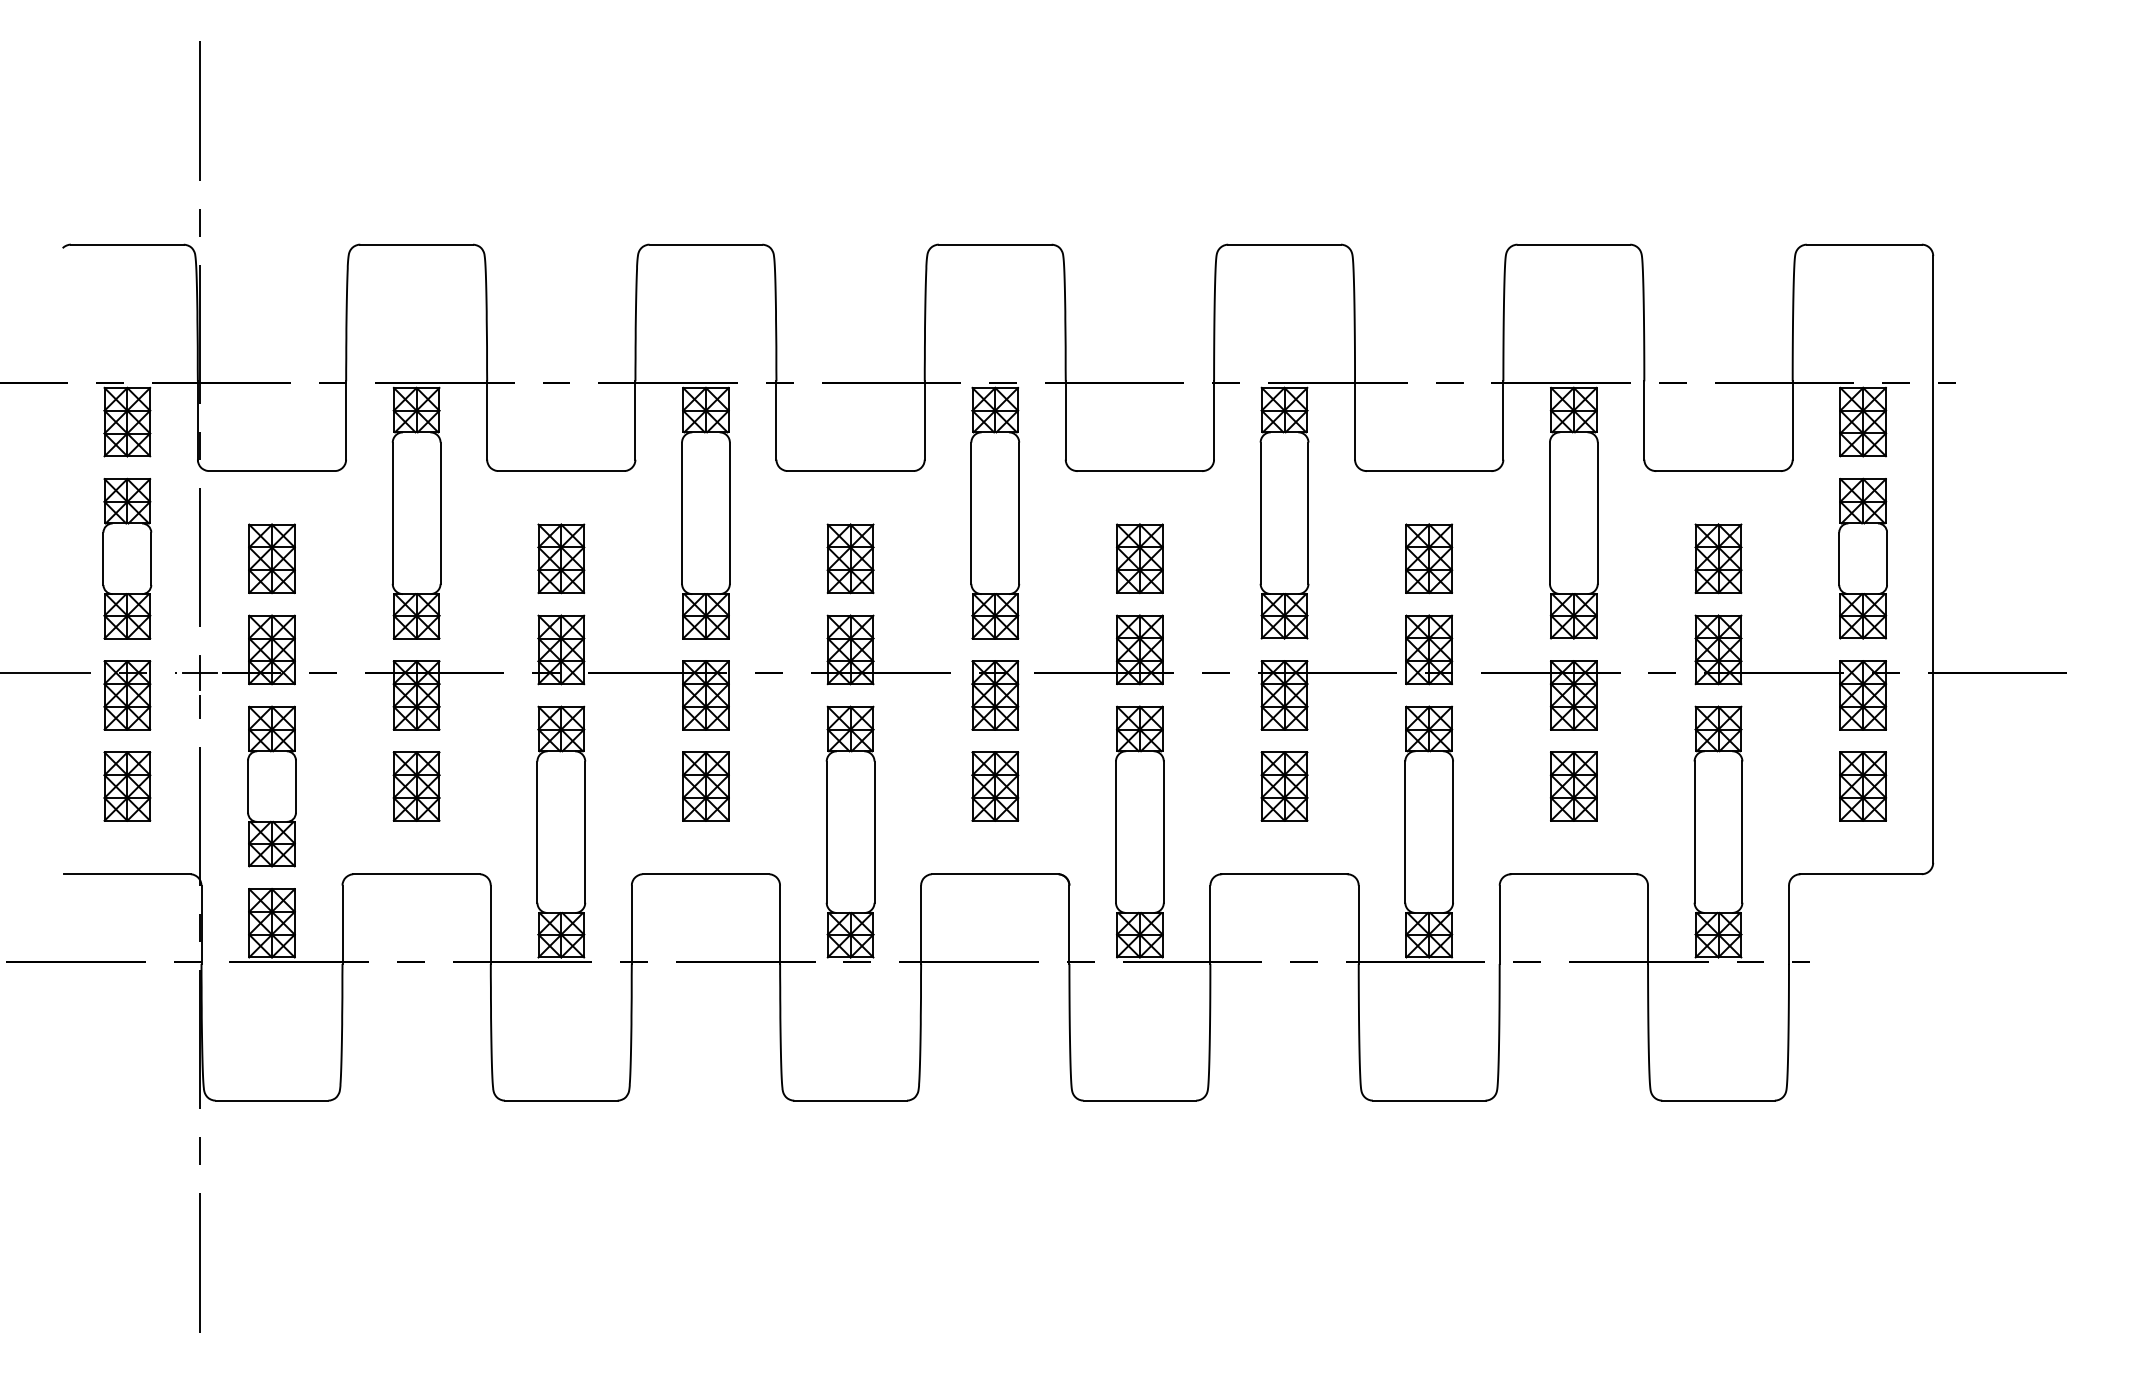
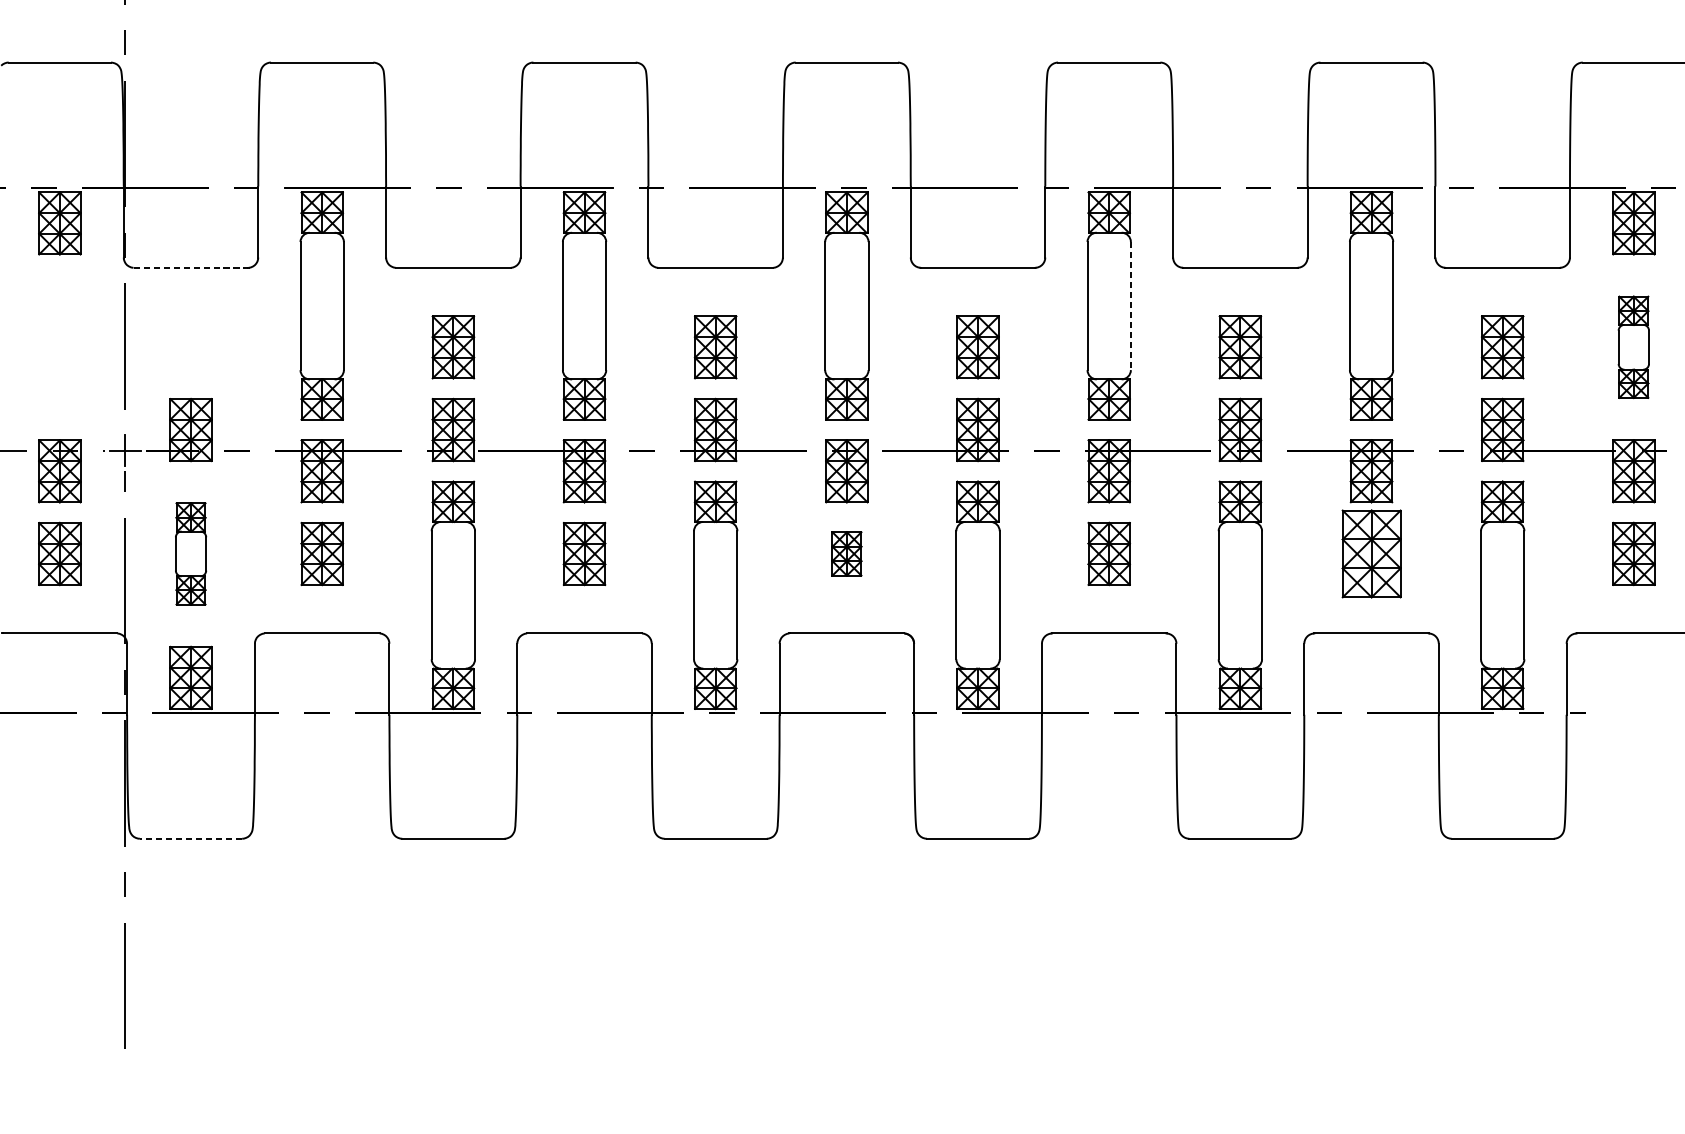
line: (272, 471) -> (191, 268), solid -> dashed
line: (1308, 513) -> (1130, 306), solid -> dashed
part: (127, 558) -> (59, 347), removed
part: (271, 558) -> (190, 347), removed
part: (1862, 558) -> (1633, 347), size x0.7
part: (271, 786) -> (190, 553), size x0.7
part: (995, 786) -> (847, 553), size x0.7
part: (1573, 786) -> (1371, 553), size x1.4
line: (271, 1100) -> (190, 838), solid -> dashed

